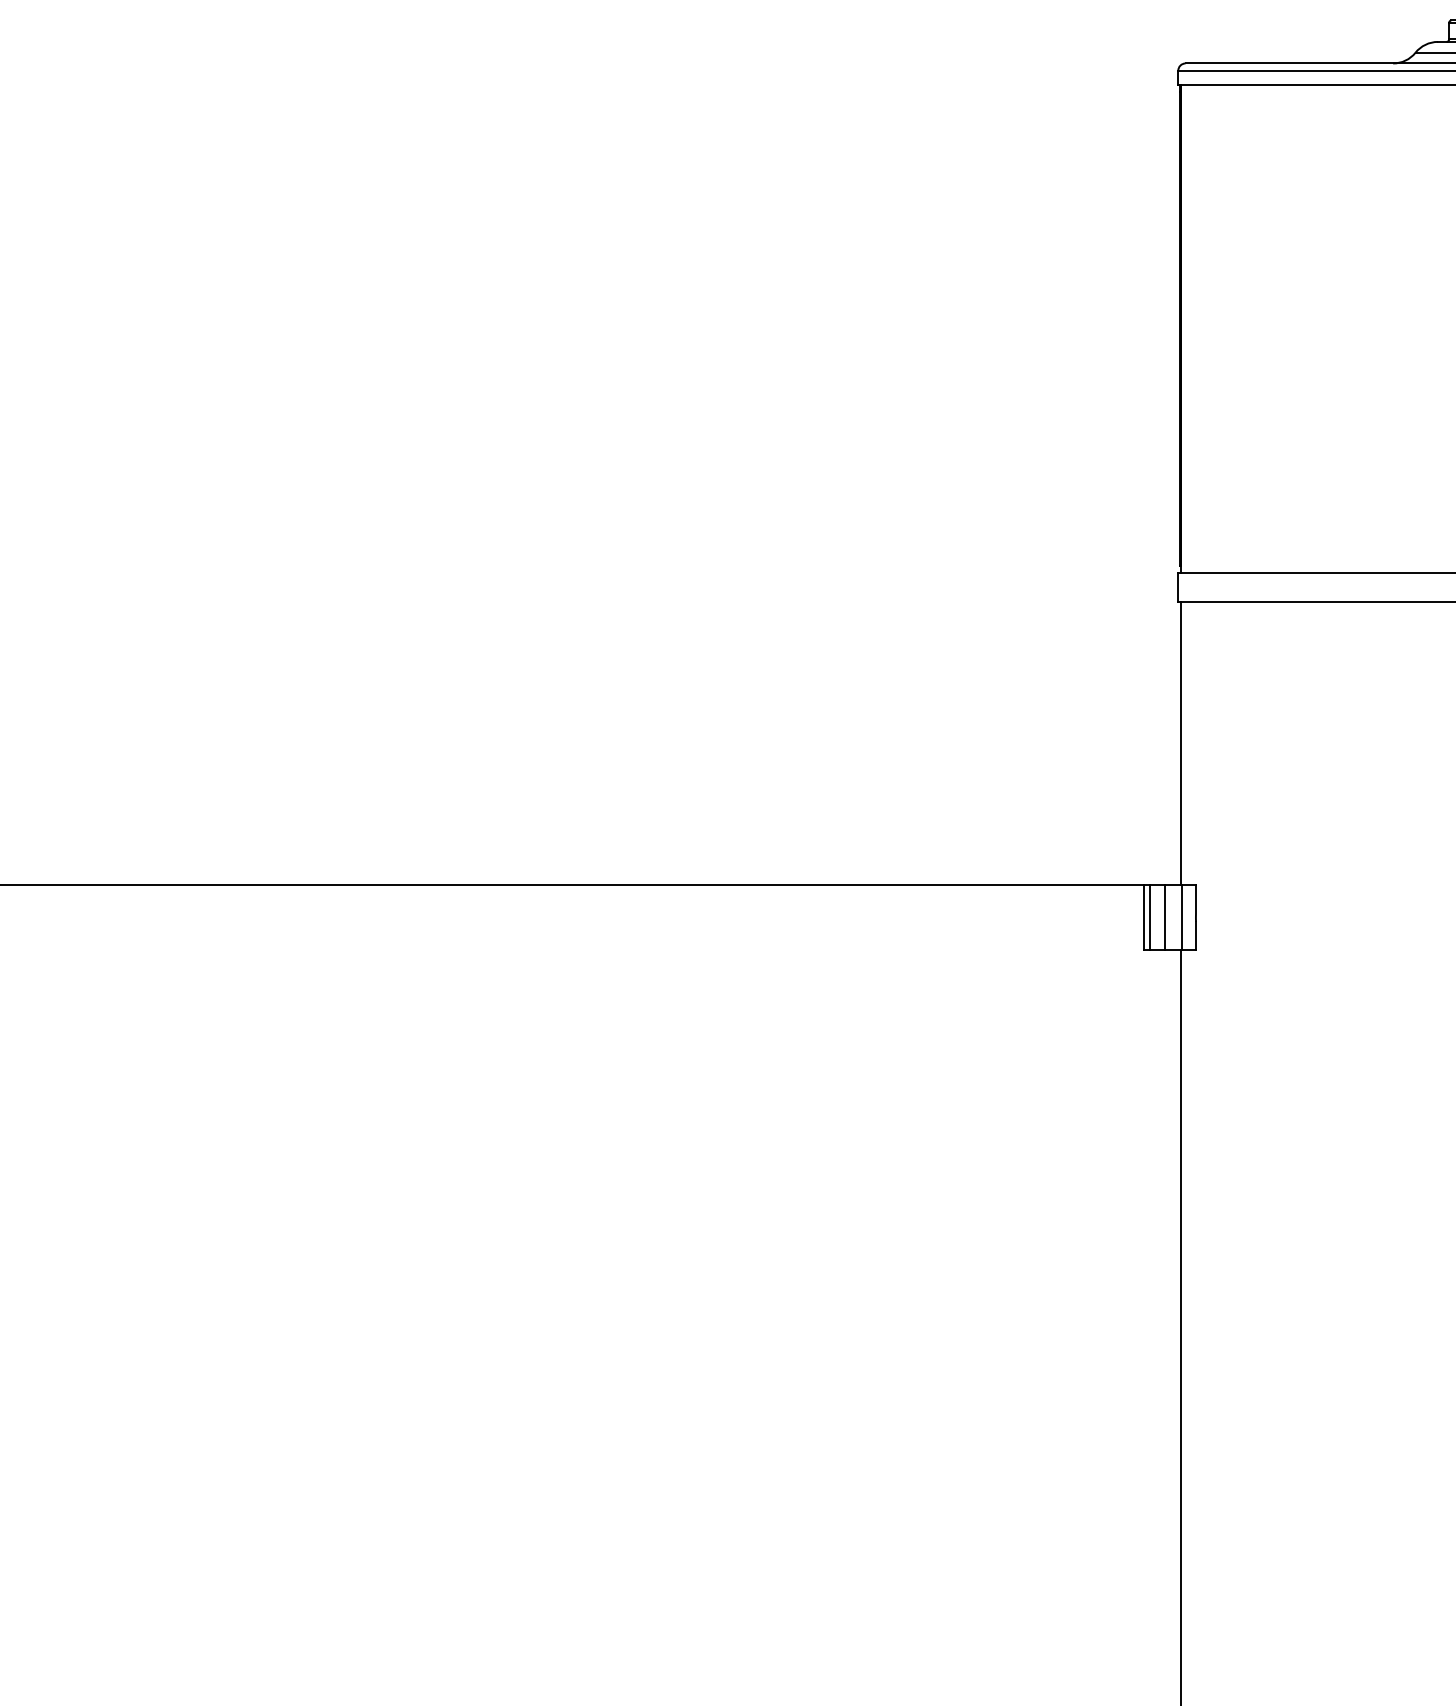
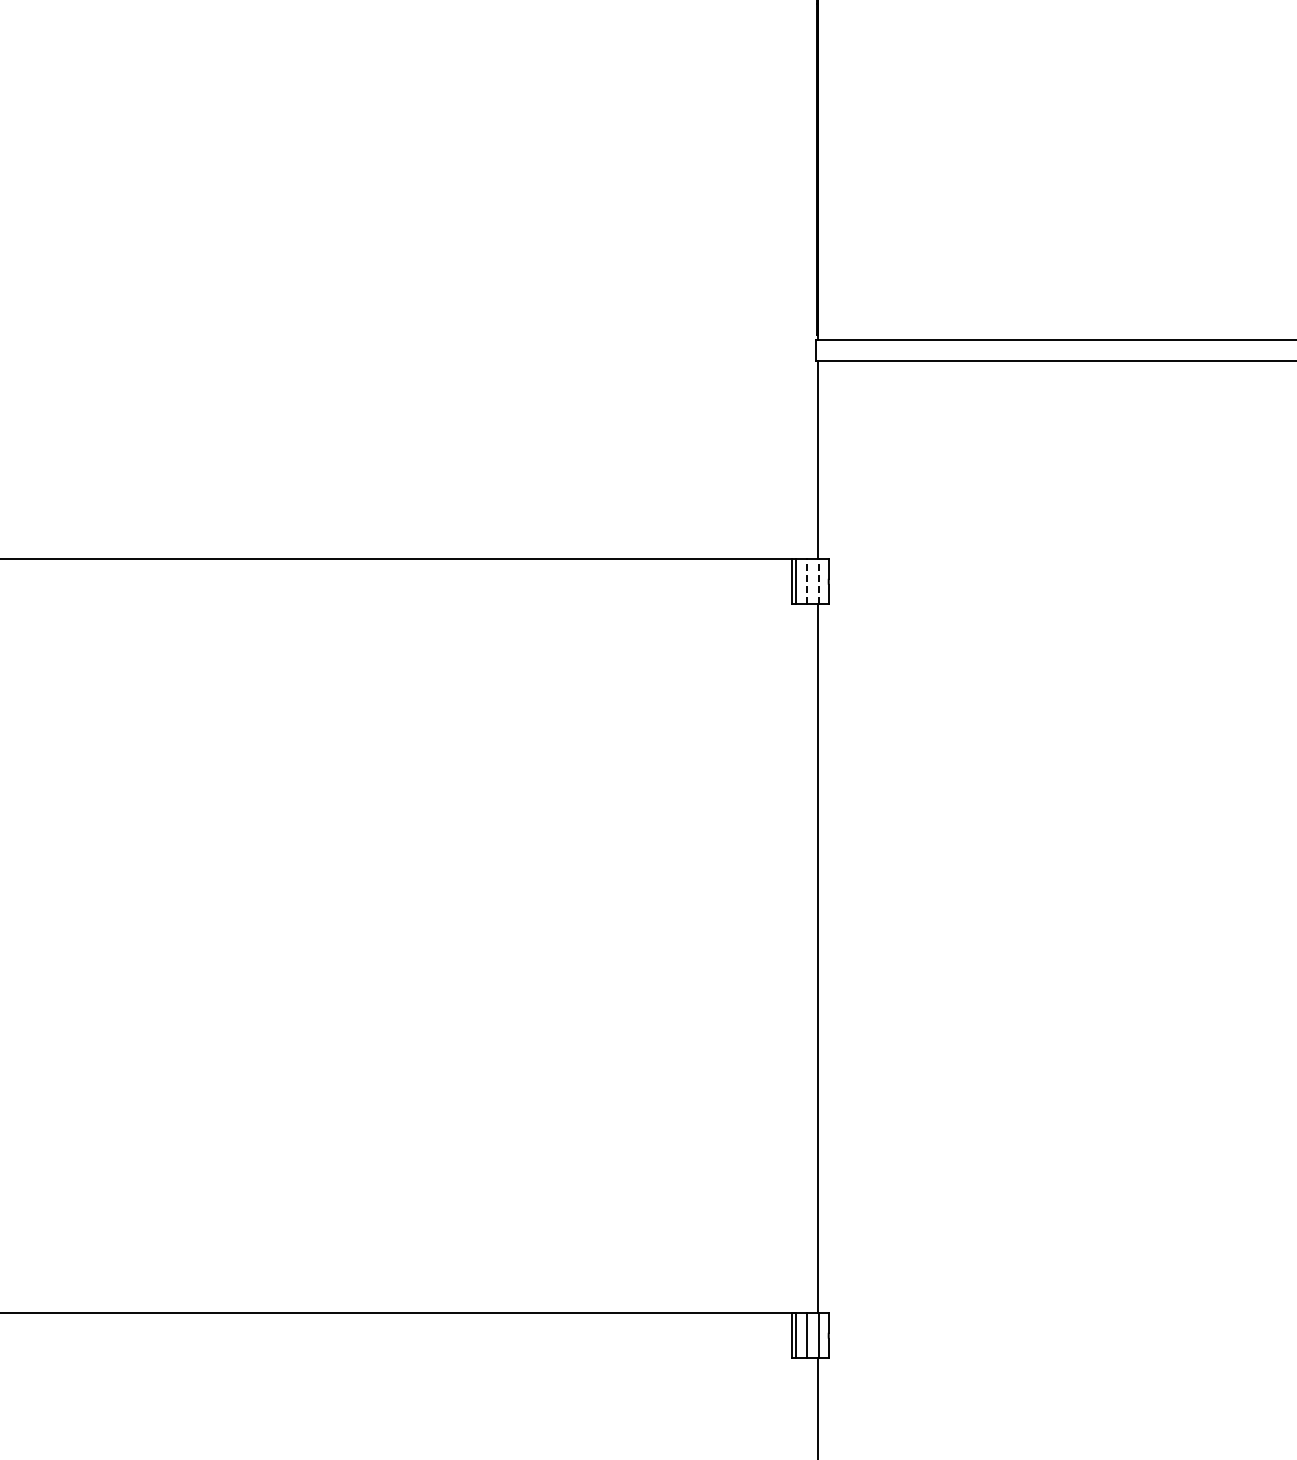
line: (1165, 917) -> (807, 581), solid -> dashed
line: (1181, 917) -> (818, 581), solid -> dashed

